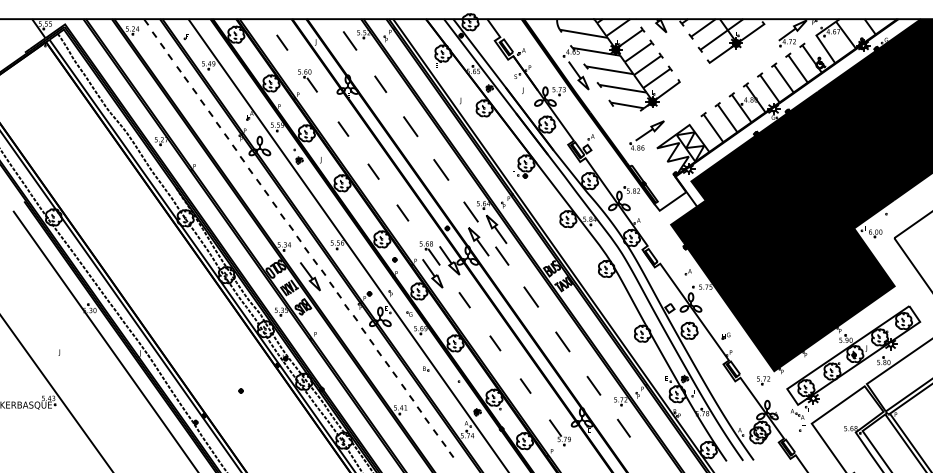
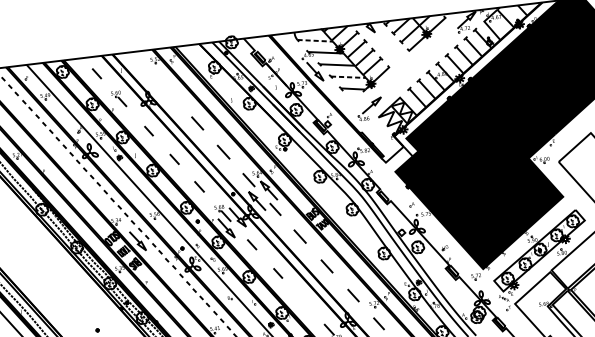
line: (584, 33) -> (315, 40), solid -> dashed
line: (349, 40) -> (145, 66), removed
line: (380, 83) -> (171, 94), removed
line: (622, 88) -> (348, 77), solid -> dashed
line: (525, 385) -> (303, 301), removed

